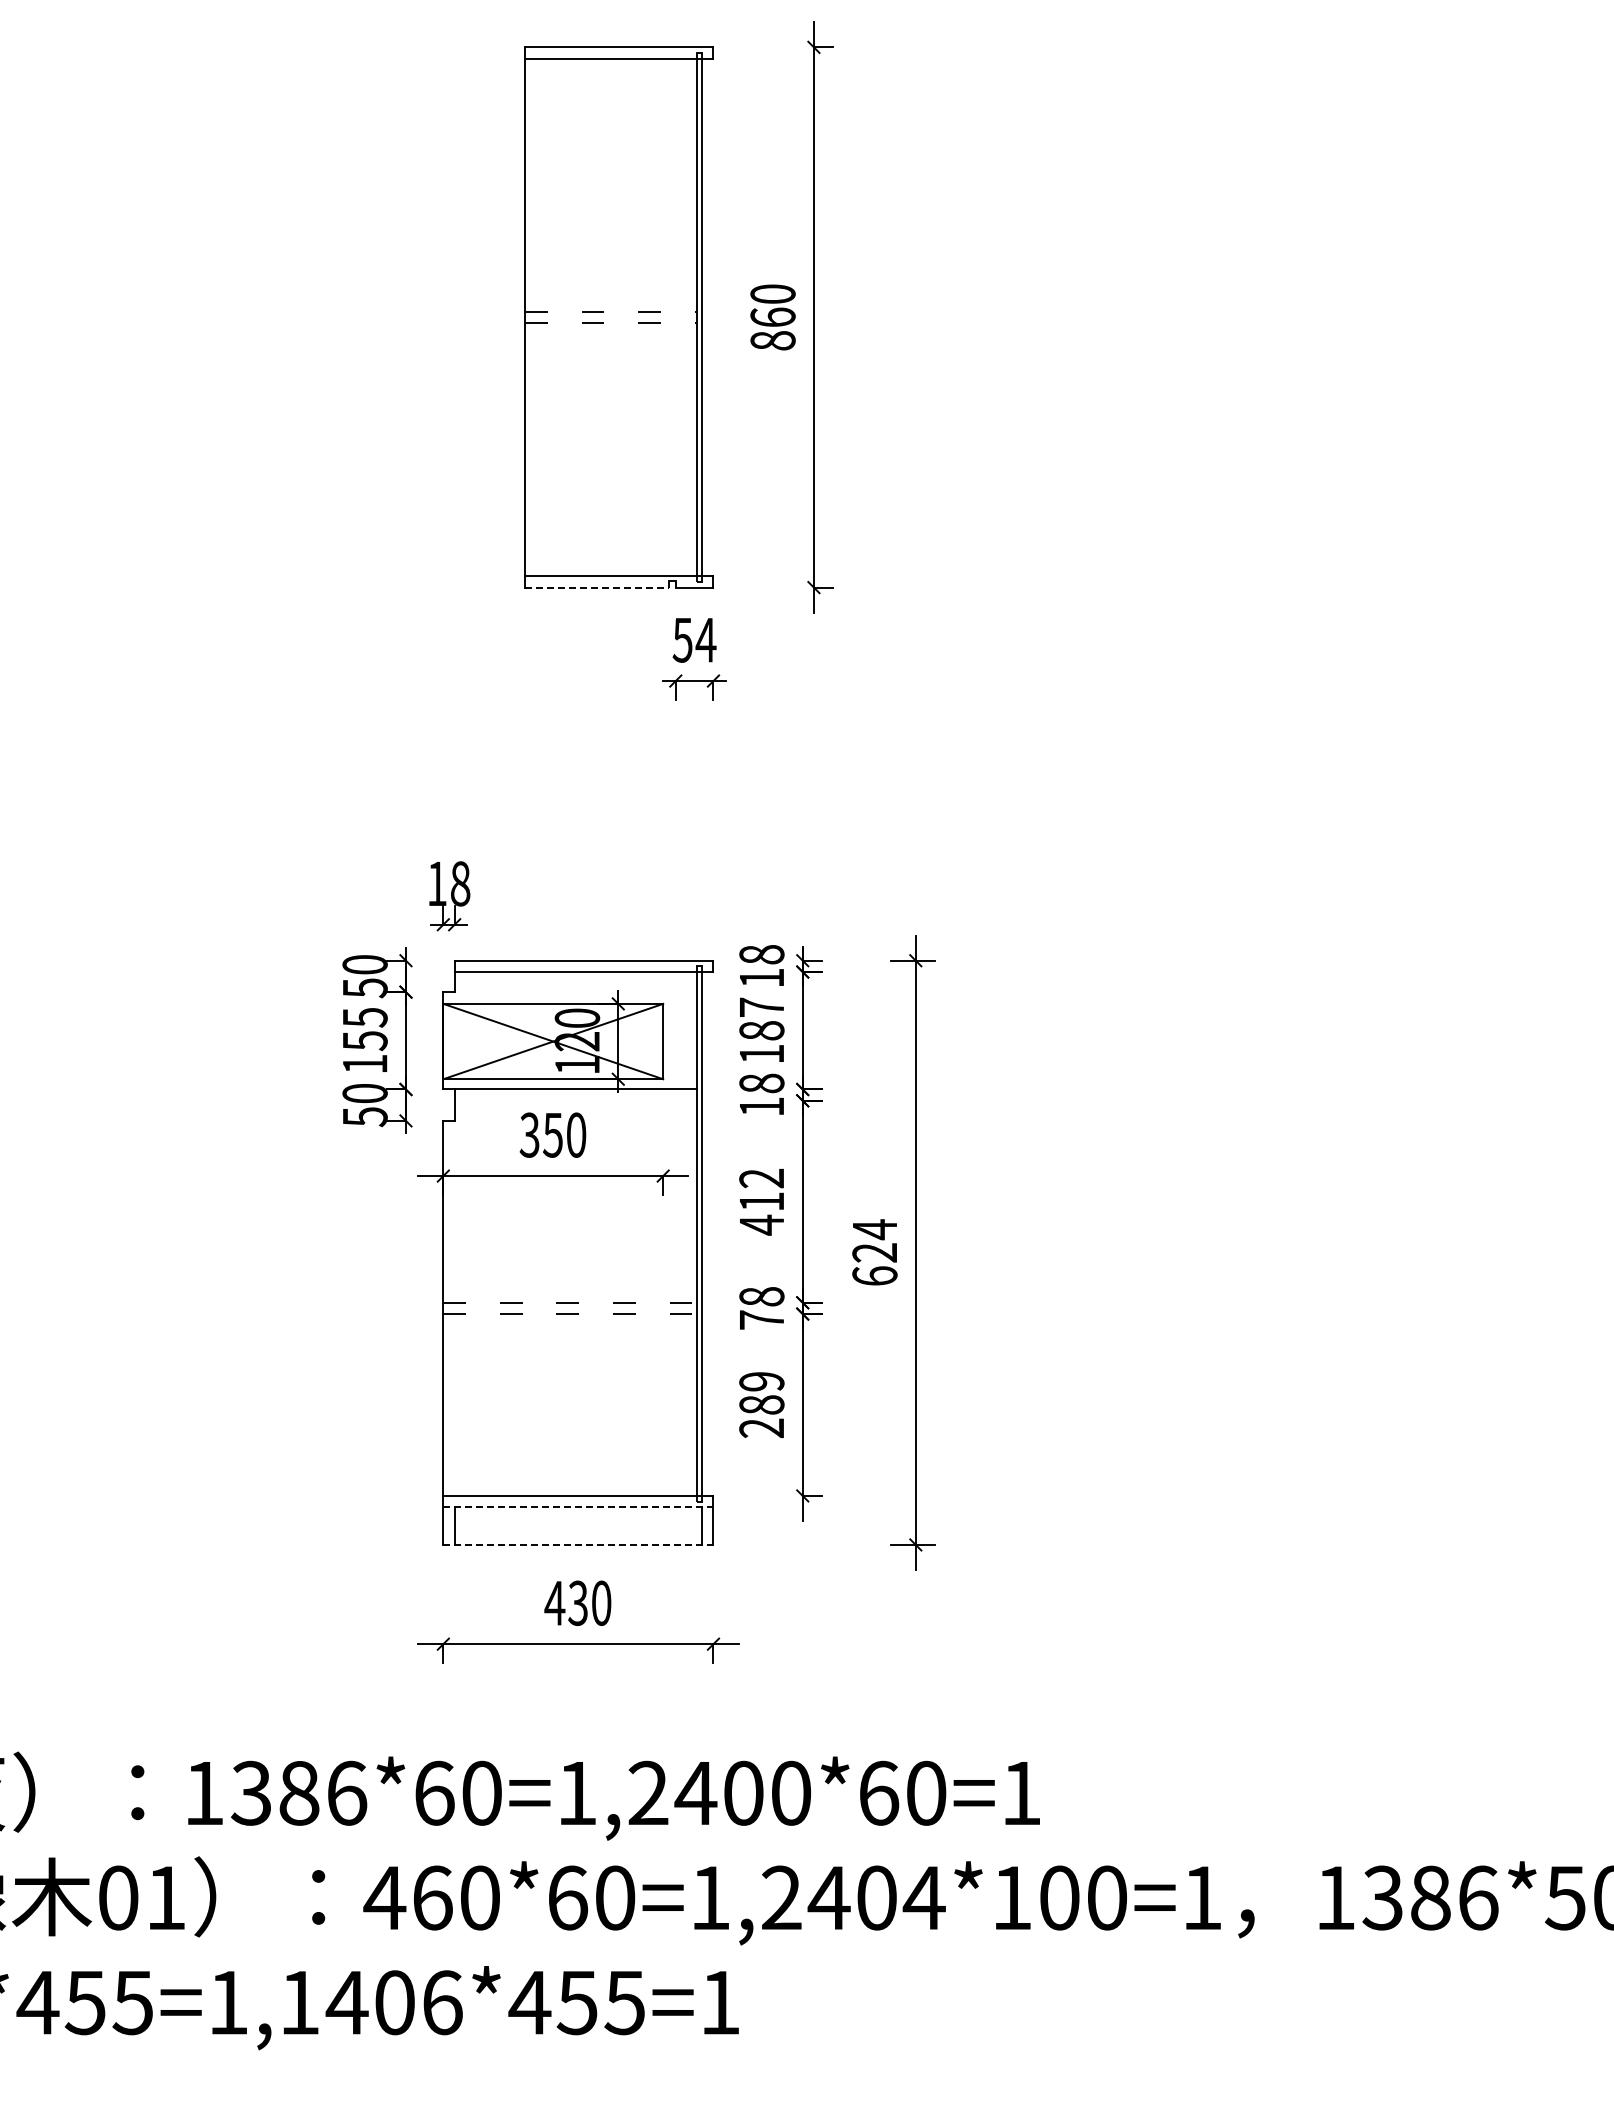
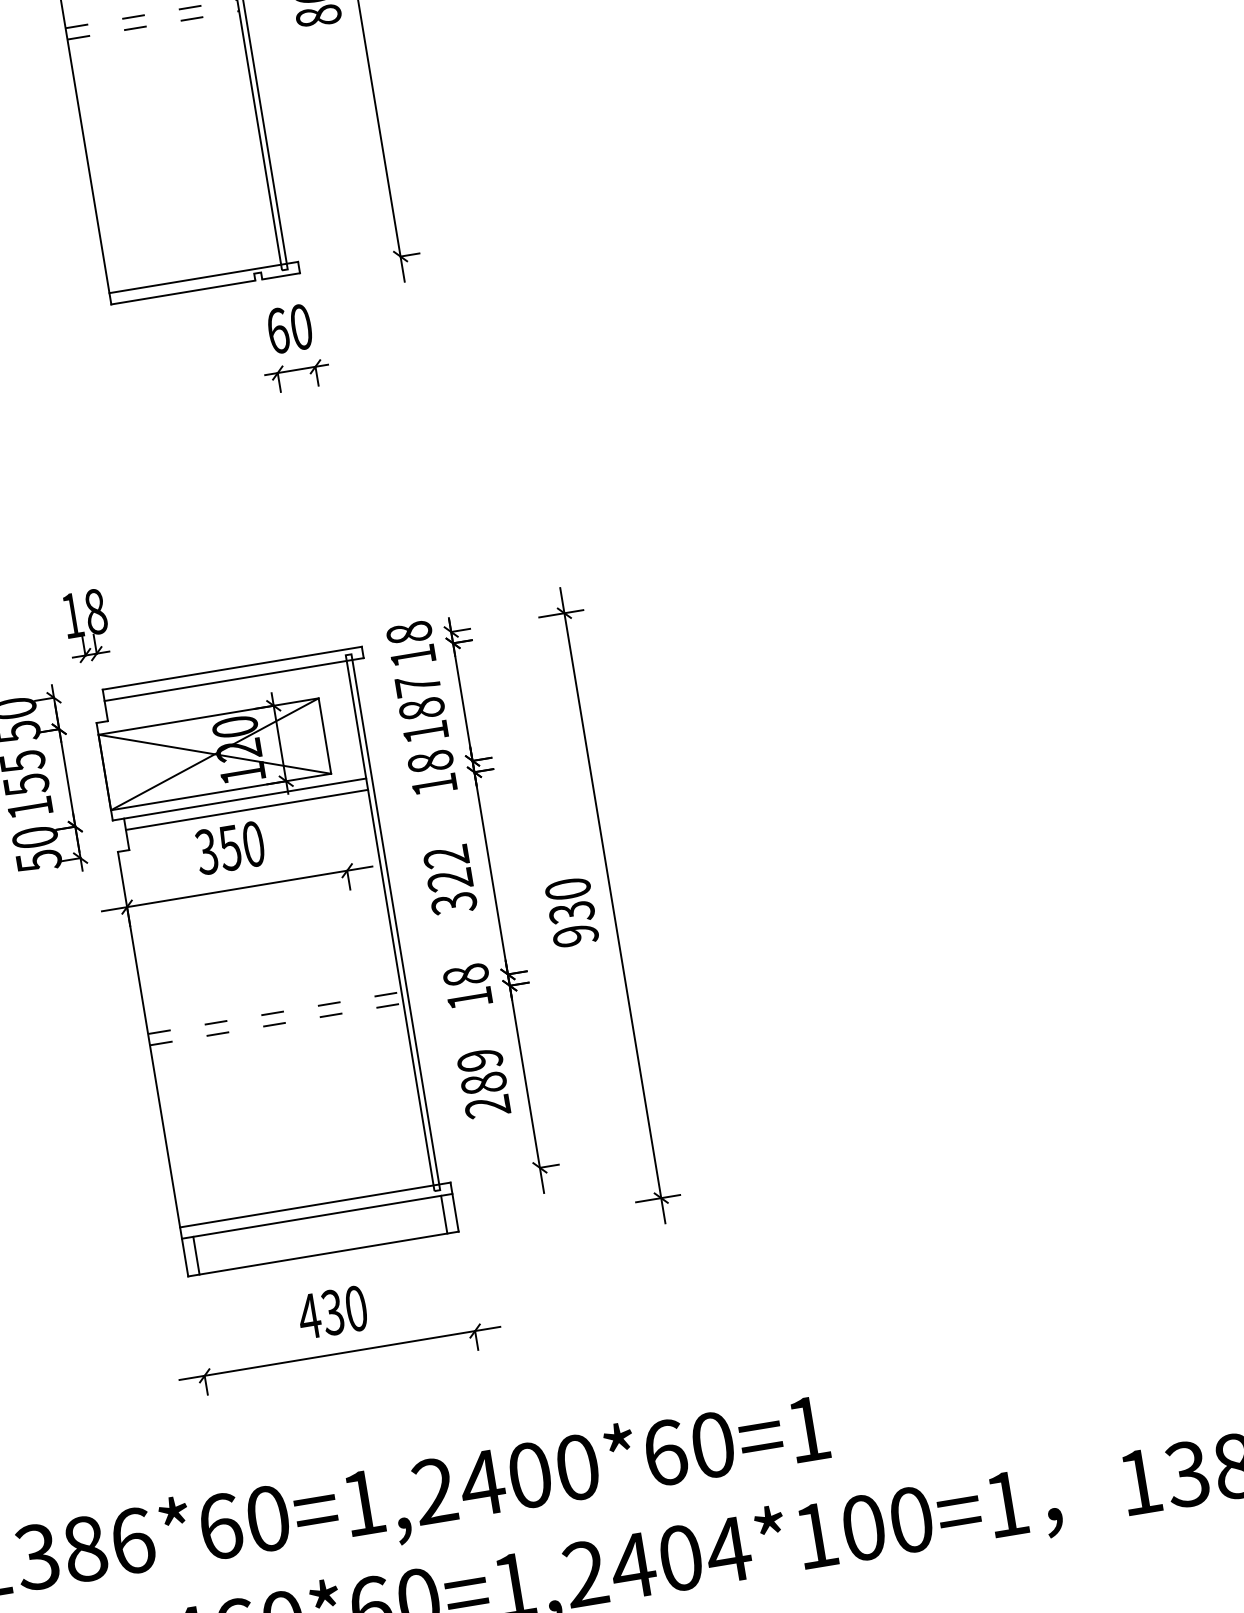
line: (596, 587) -> (182, 292), dashed -> solid
text: (694, 639) -> (289, 328), 54 -> 60
line: (575, 1100) -> (246, 809), added
text: (761, 1213) -> (451, 891), 412 -> 322
text: (874, 1252) -> (571, 912), 624 -> 930
text: (761, 1319) -> (469, 998), 78 -> 18
line: (578, 1507) -> (317, 1216), dashed -> solid
line: (578, 1544) -> (323, 1253), dashed -> solid

